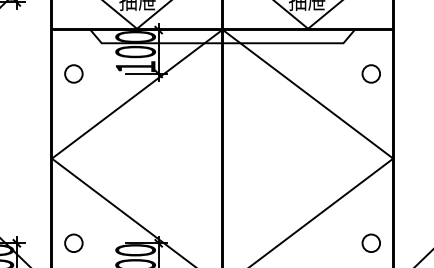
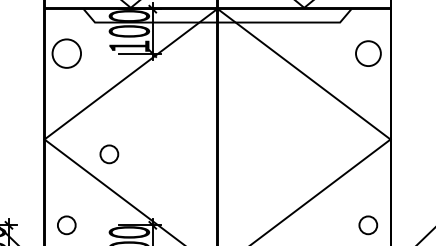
circle: (73, 73) -> (66, 53), size x1.6
circle: (370, 73) -> (367, 53), size x1.4
circle: (115, 172) -> (108, 153), added

